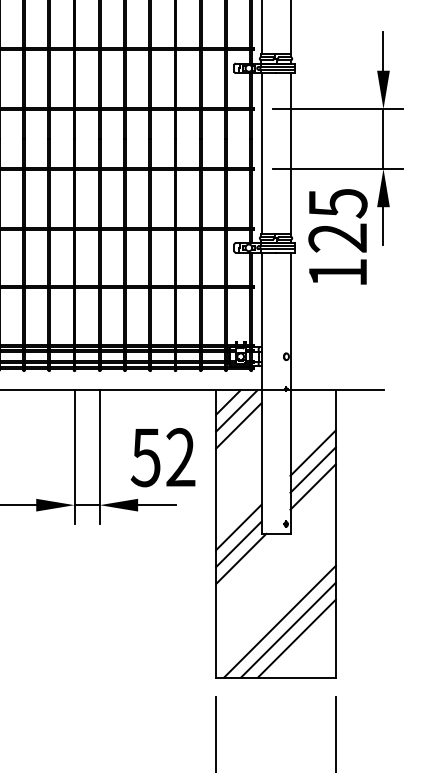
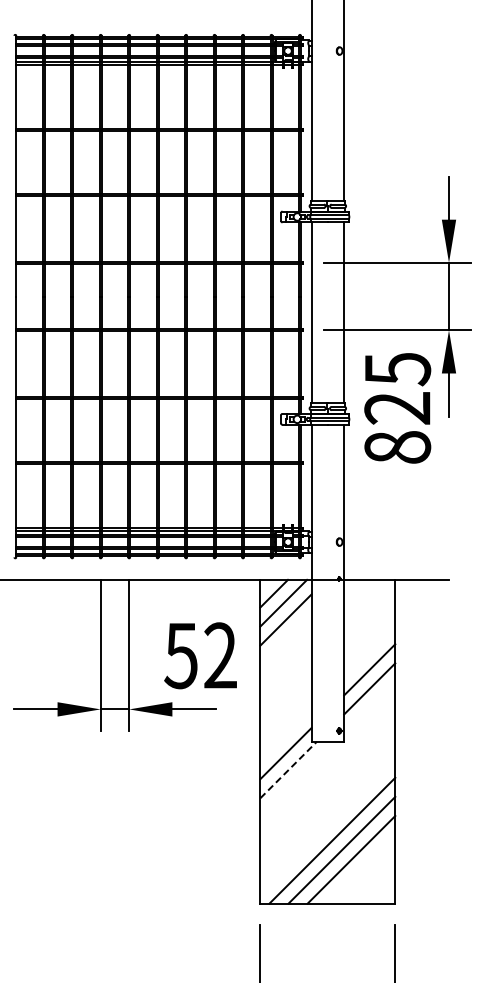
text: (337, 272) -> (397, 447), 125 -> 825
line: (312, 452) -> (369, 650), removed
line: (238, 527) -> (285, 734), removed
line: (241, 559) -> (288, 770), solid -> dashed

